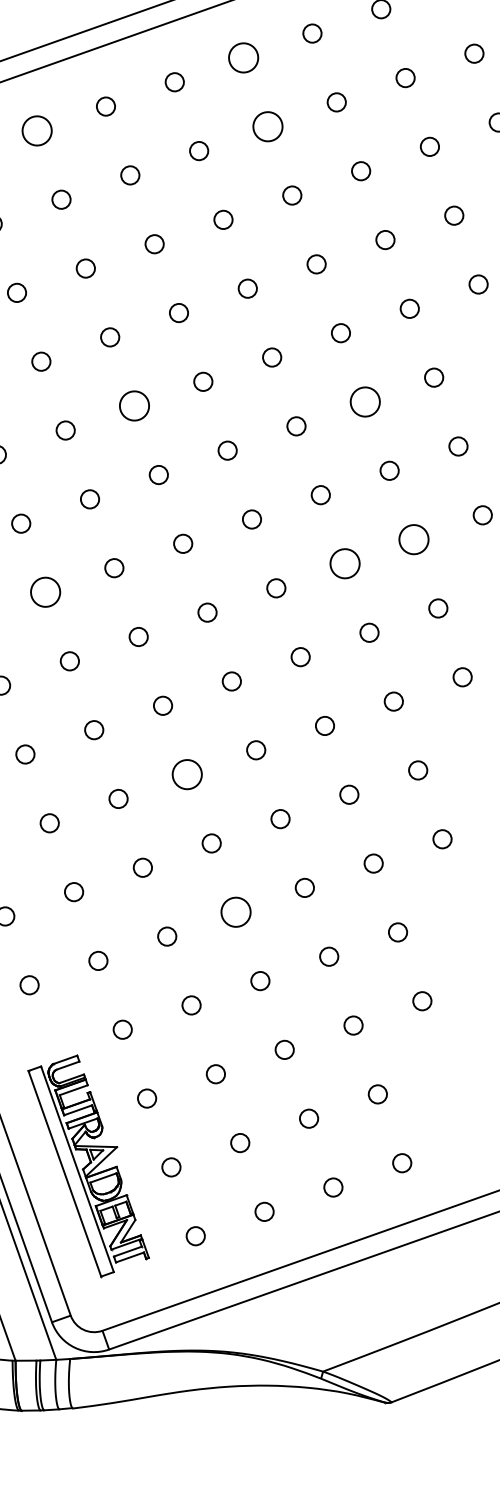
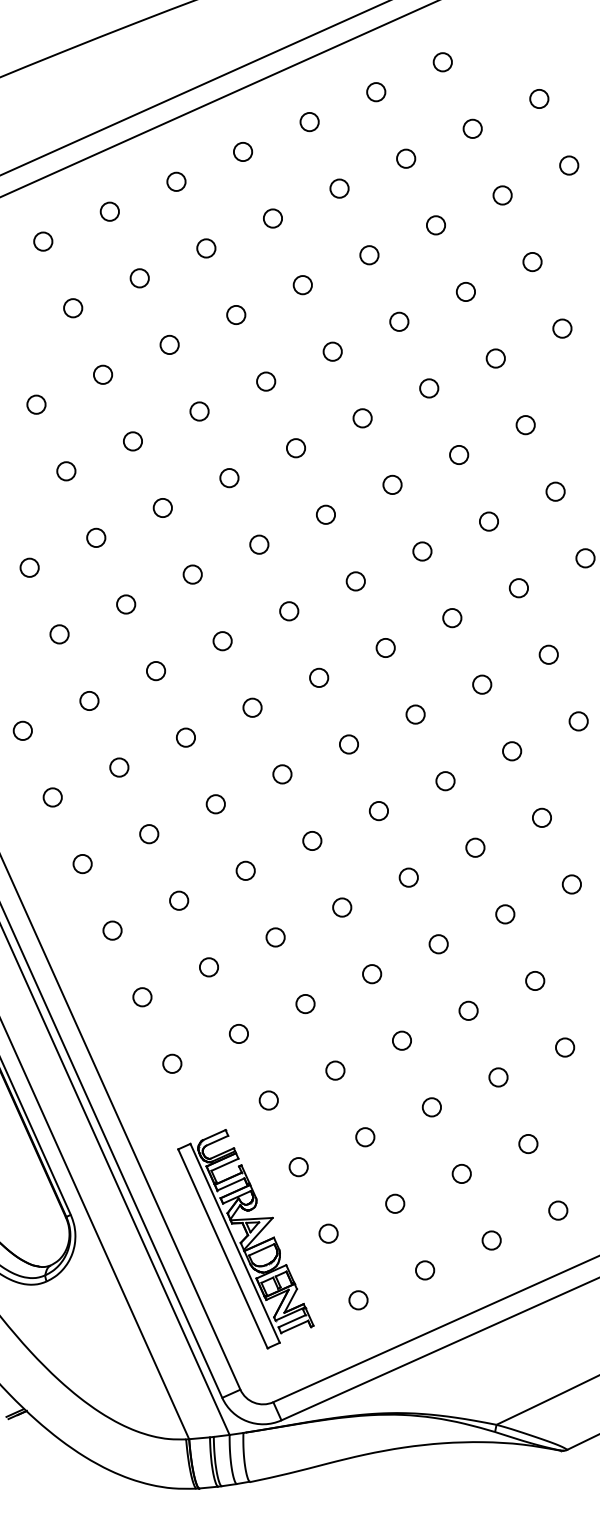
circle: (243, 57) -> (309, 121), size x0.62
circle: (267, 126) -> (339, 188), size x0.62
circle: (36, 130) -> (109, 211), size x0.62
circle: (365, 401) -> (459, 454), size x0.62
circle: (134, 406) -> (229, 478), size x0.62
circle: (413, 539) -> (518, 588), size x0.62
circle: (345, 564) -> (452, 618), size x0.62
circle: (44, 592) -> (155, 671), size x0.62
circle: (187, 774) -> (312, 840), size x0.62
circle: (236, 912) -> (372, 974), size x0.62

